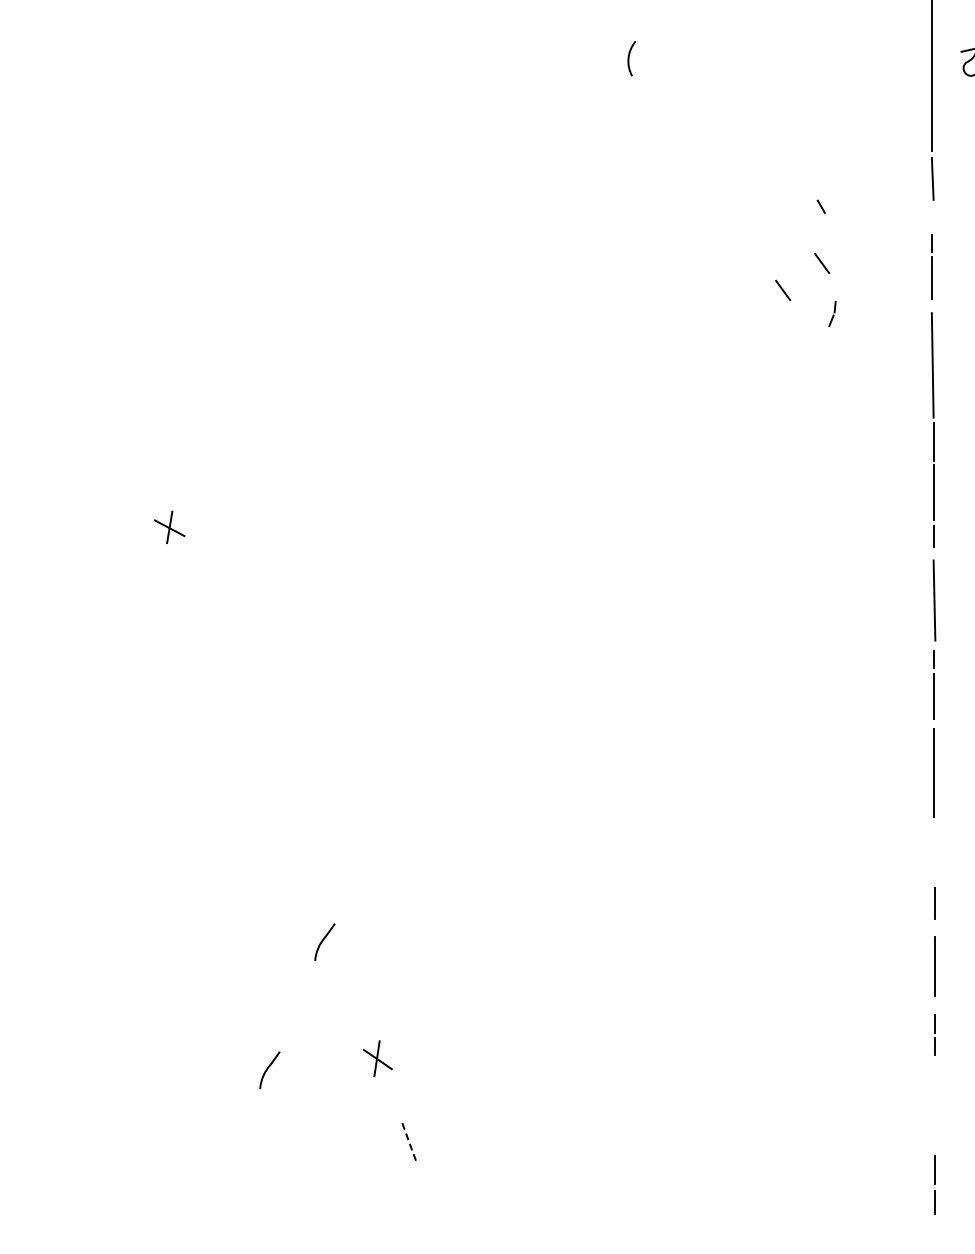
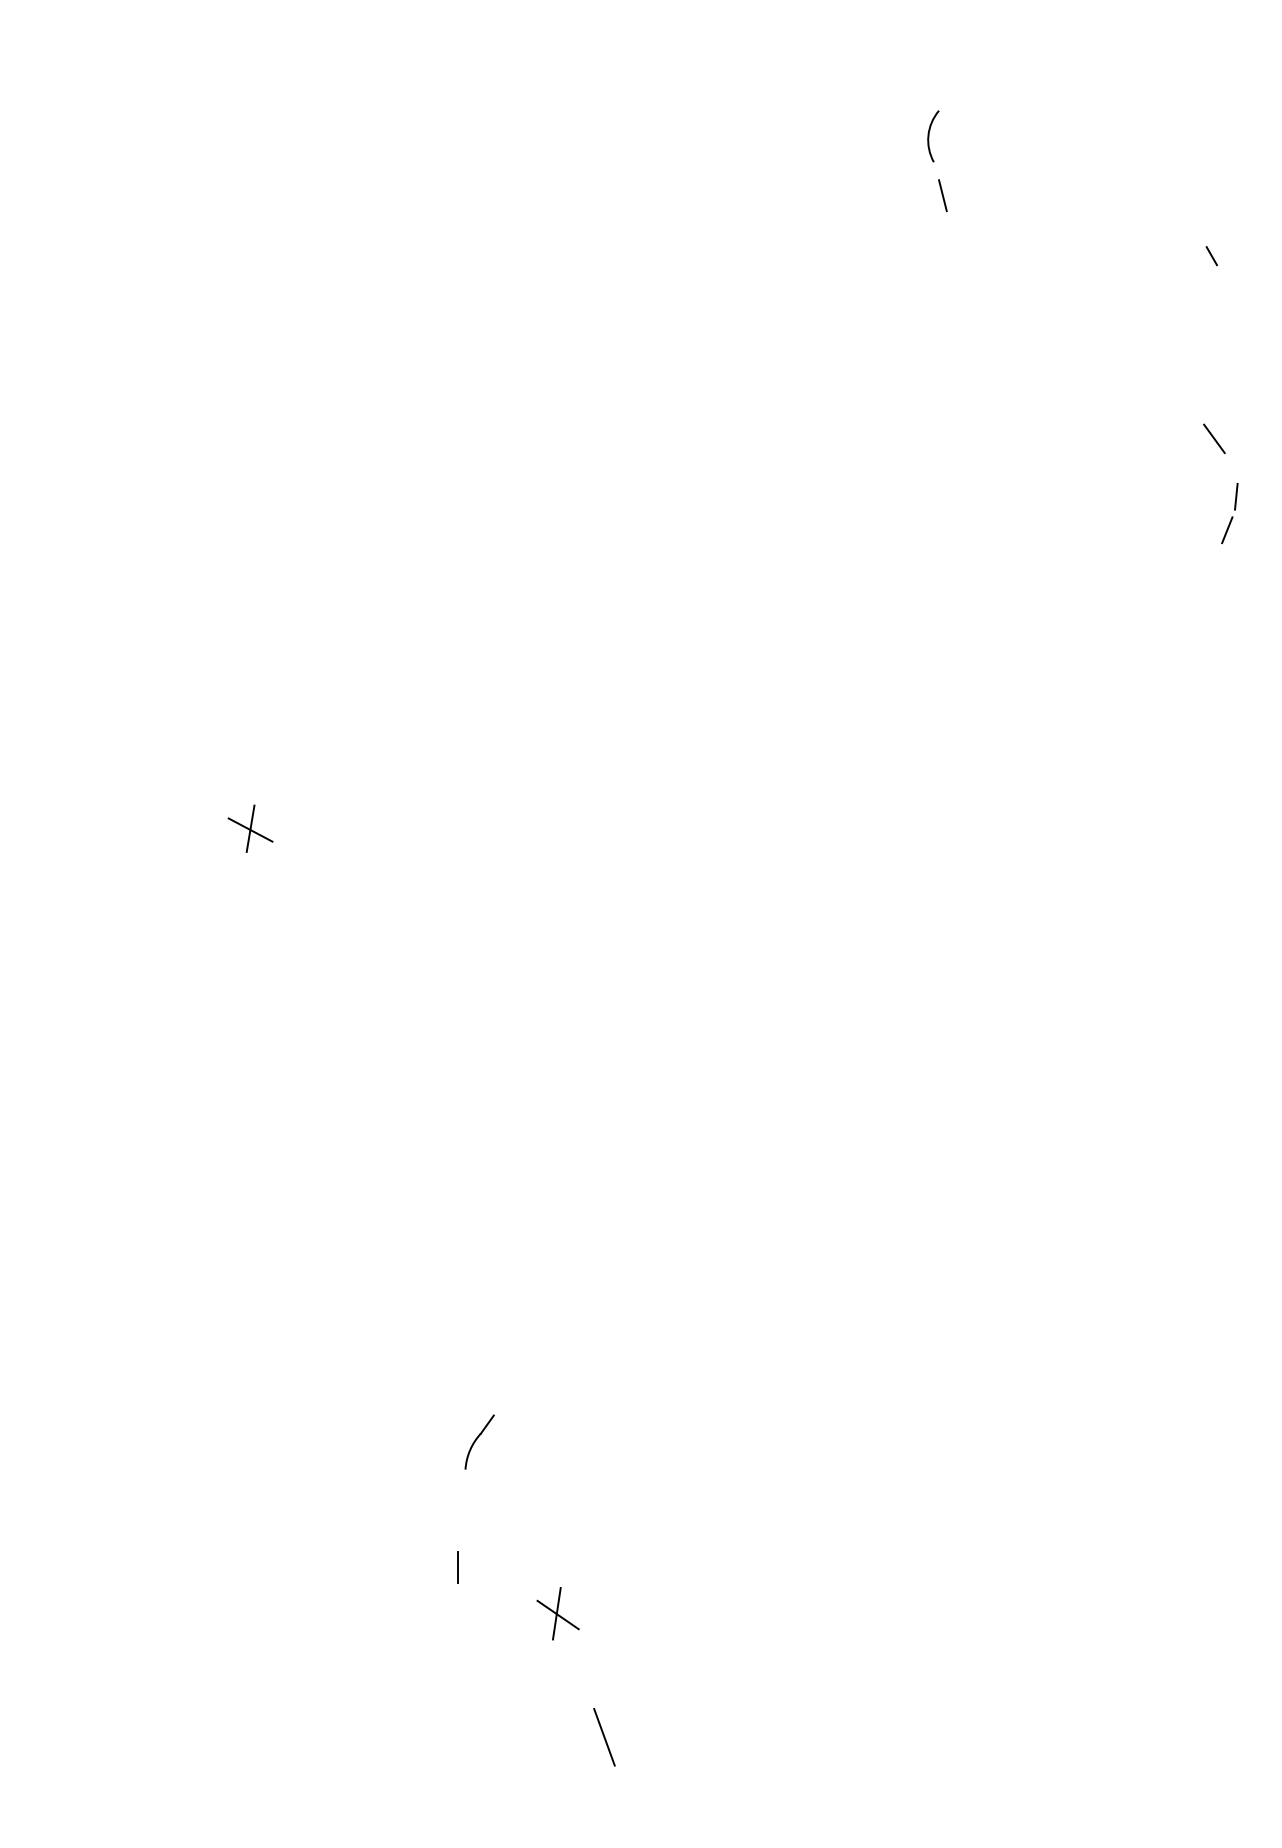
line: (637, 98) -> (941, 195), added
line: (820, 206) -> (1210, 255), moved
line: (783, 289) -> (1157, 477), removed
part: (832, 313) -> (1229, 512), size x1.67
line: (309, 1027) -> (457, 1567), added
part: (269, 1070) -> (397, 1631), removed
line: (409, 1142) -> (604, 1737), dashed -> solid

